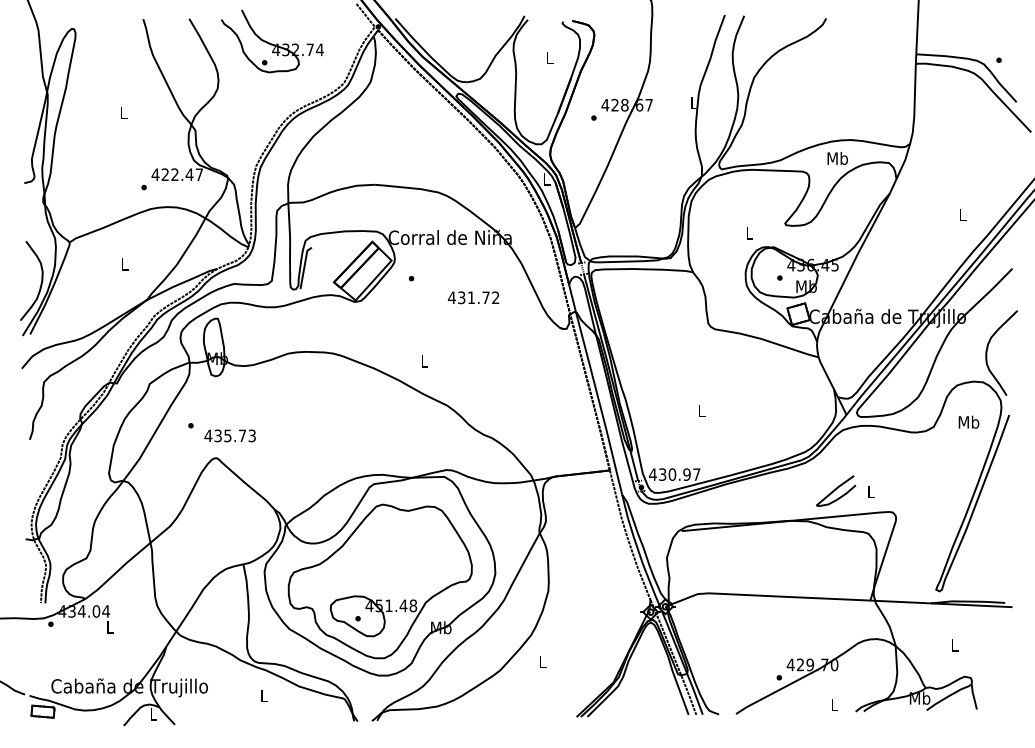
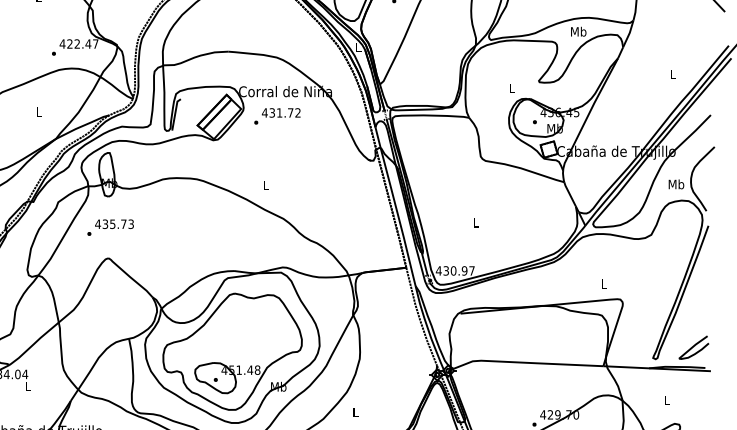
text: (473, 297) -> (281, 112), moved
text: (968, 421) -> (676, 183), moved
text: (229, 435) -> (114, 223), moved
curve: (836, 489) -> (694, 346), moved

